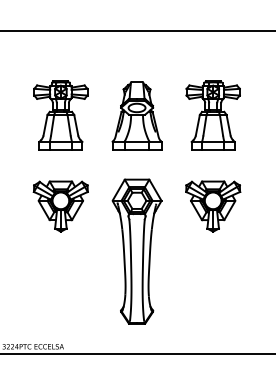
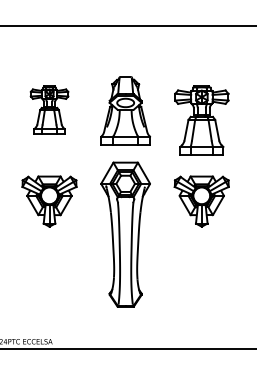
part: (60, 115) -> (49, 110), size x0.7
part: (212, 115) -> (201, 120), moved
part: (136, 251) -> (125, 234), moved

